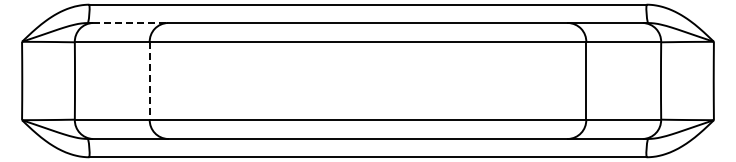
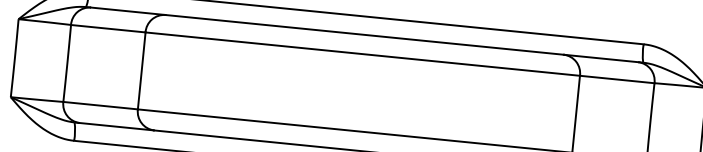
line: (130, 23) -> (128, 11), dashed -> solid
line: (149, 81) -> (141, 71), dashed -> solid

